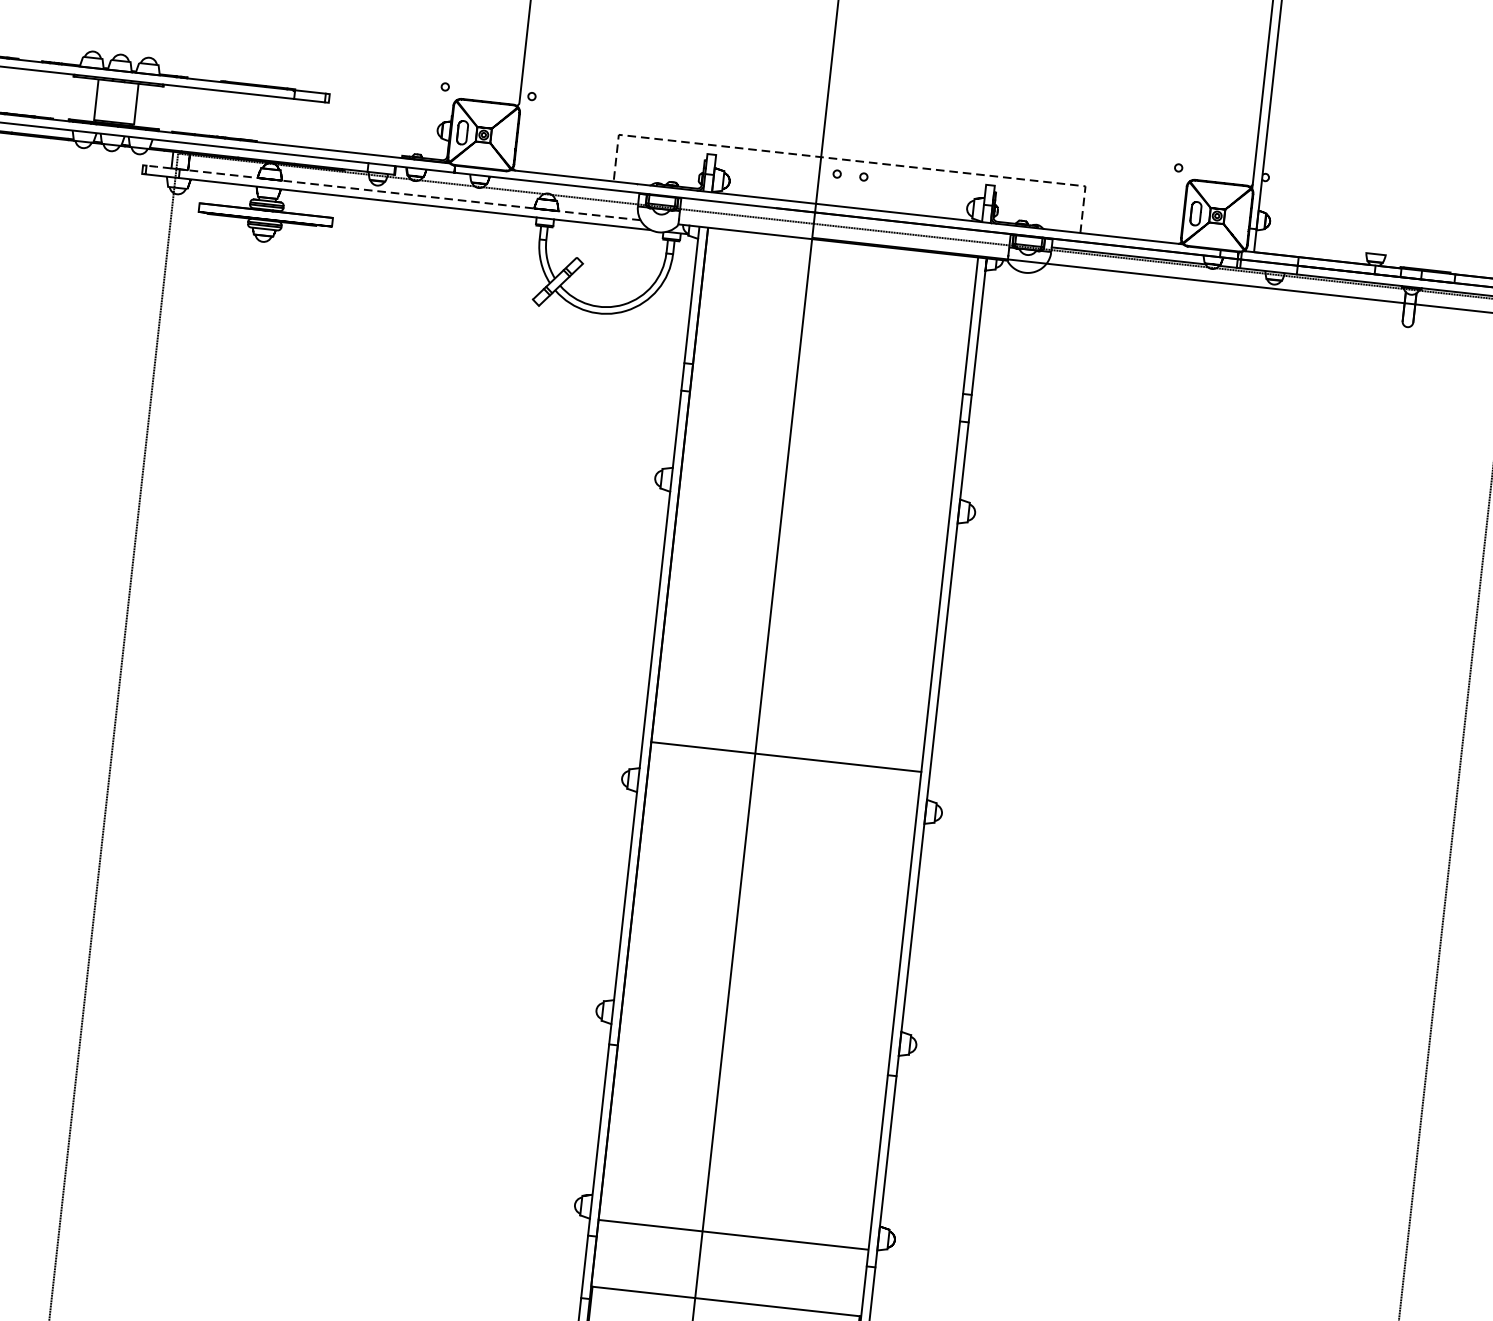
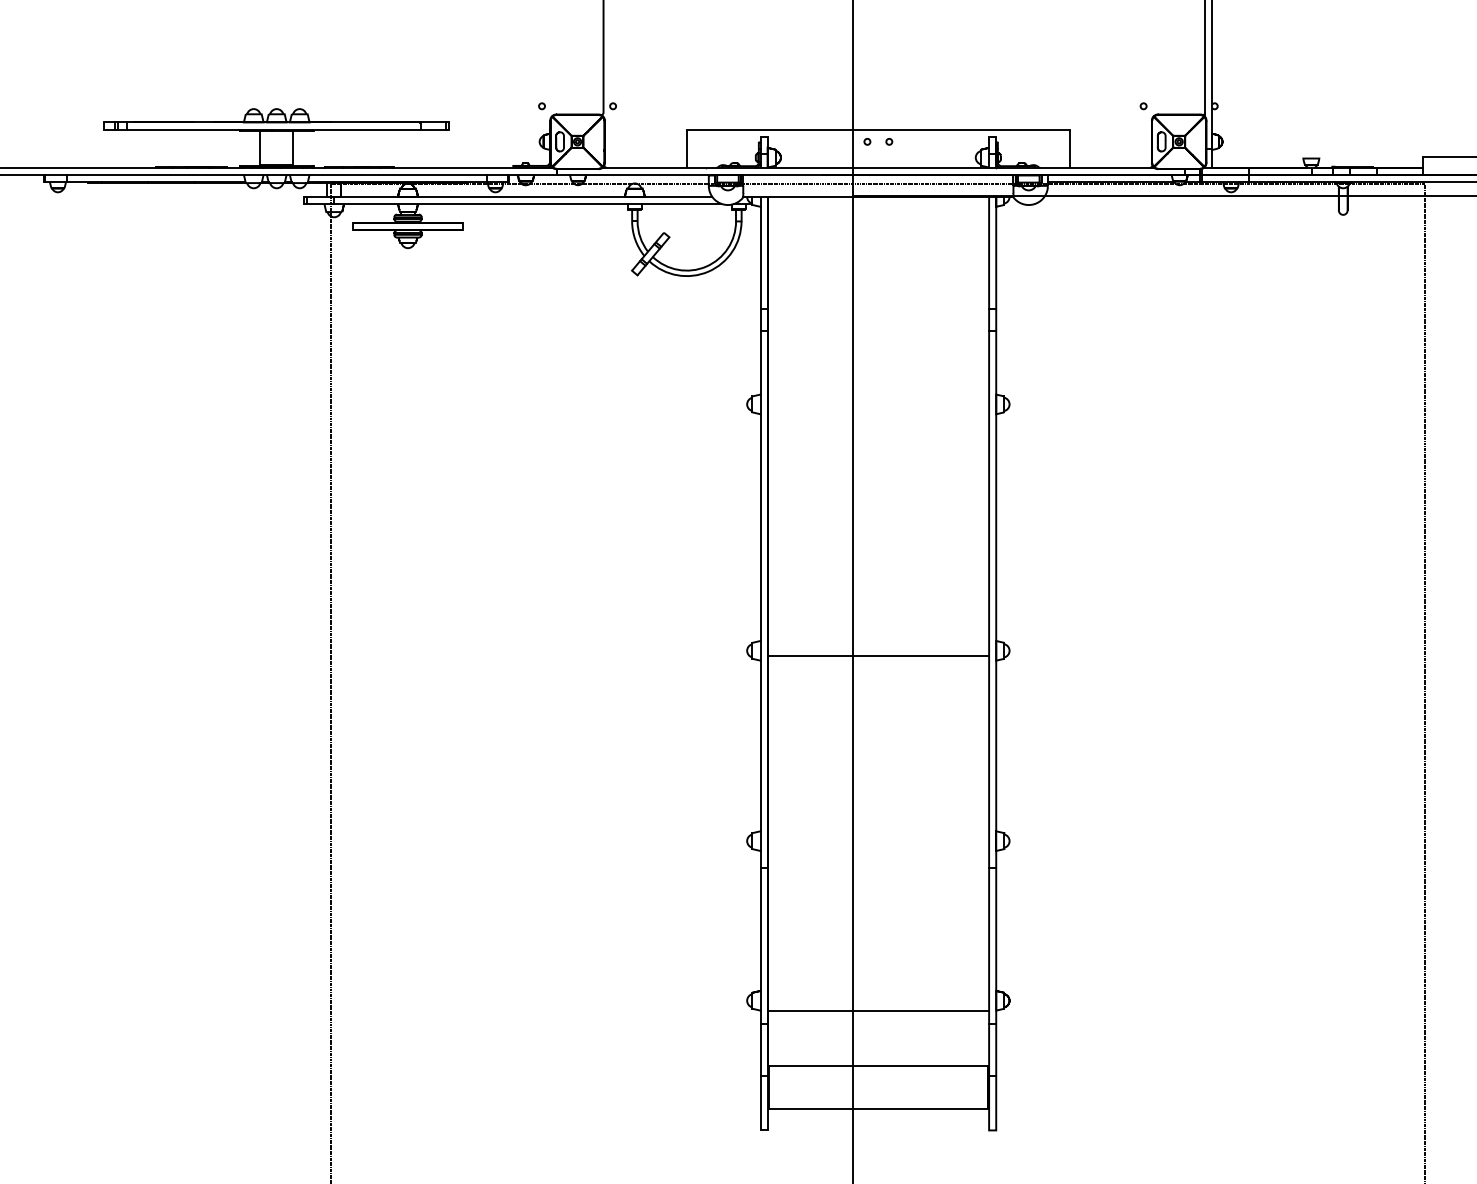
line: (851, 160) -> (877, 129), dashed -> solid
line: (391, 192) -> (507, 196), dashed -> solid
line: (786, 756) -> (878, 655), moved

